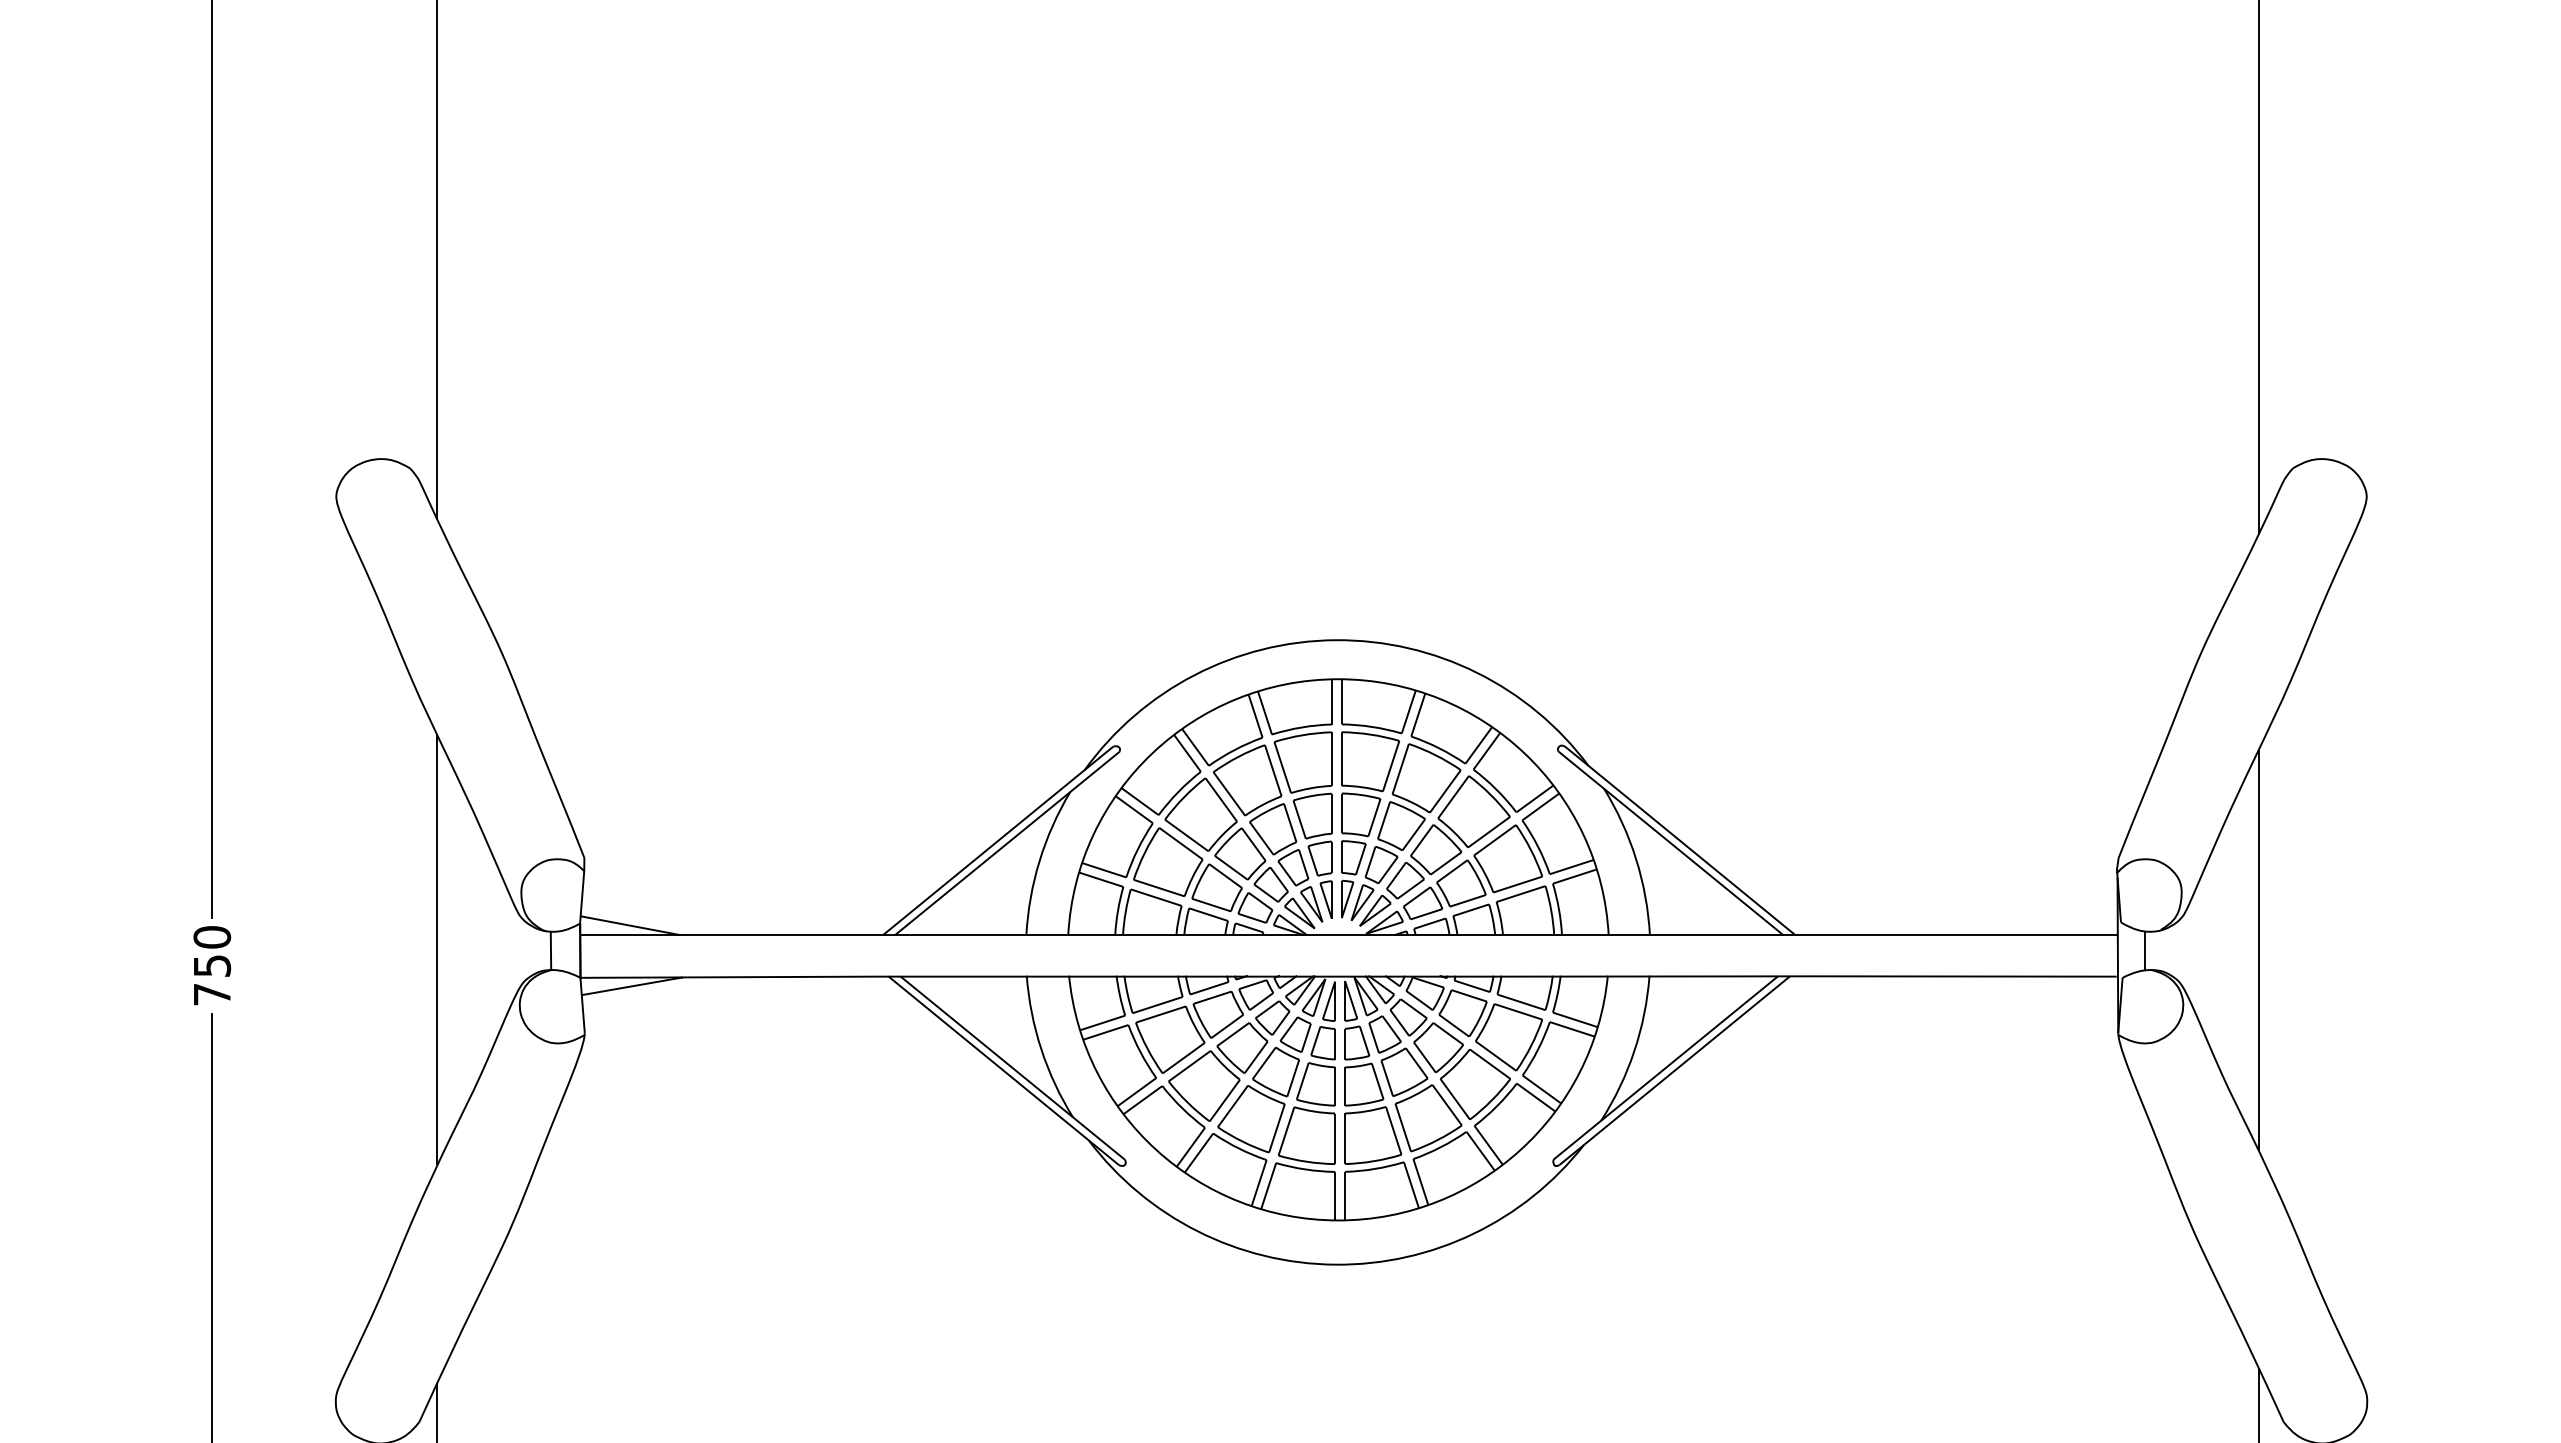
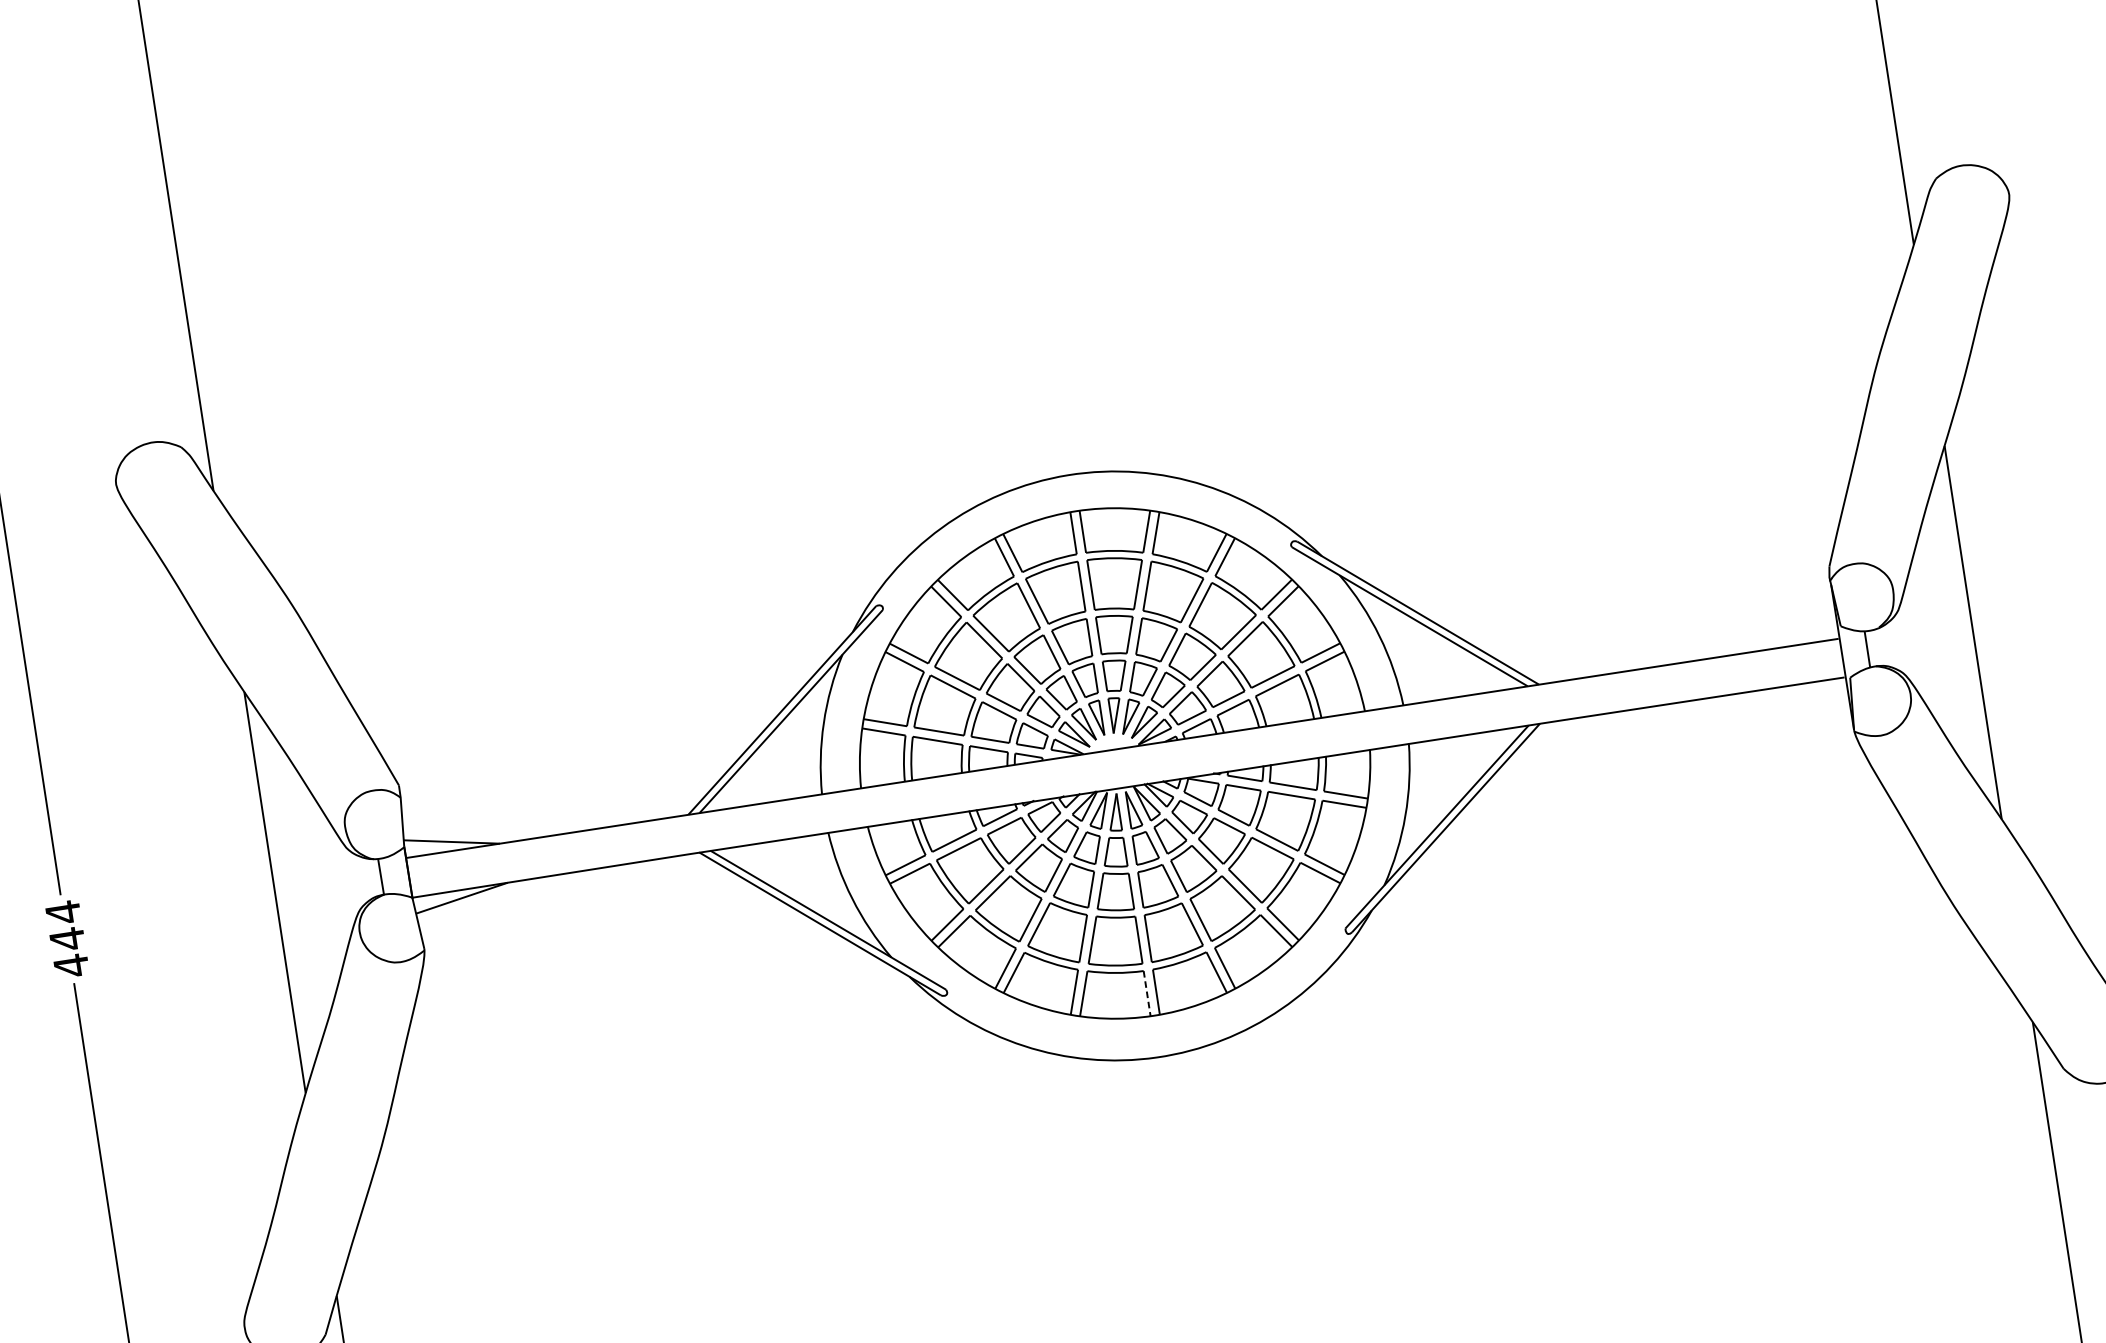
text: (212, 965) -> (67, 938), 750 -> 444
line: (1335, 1196) -> (1147, 993), solid -> dashed

